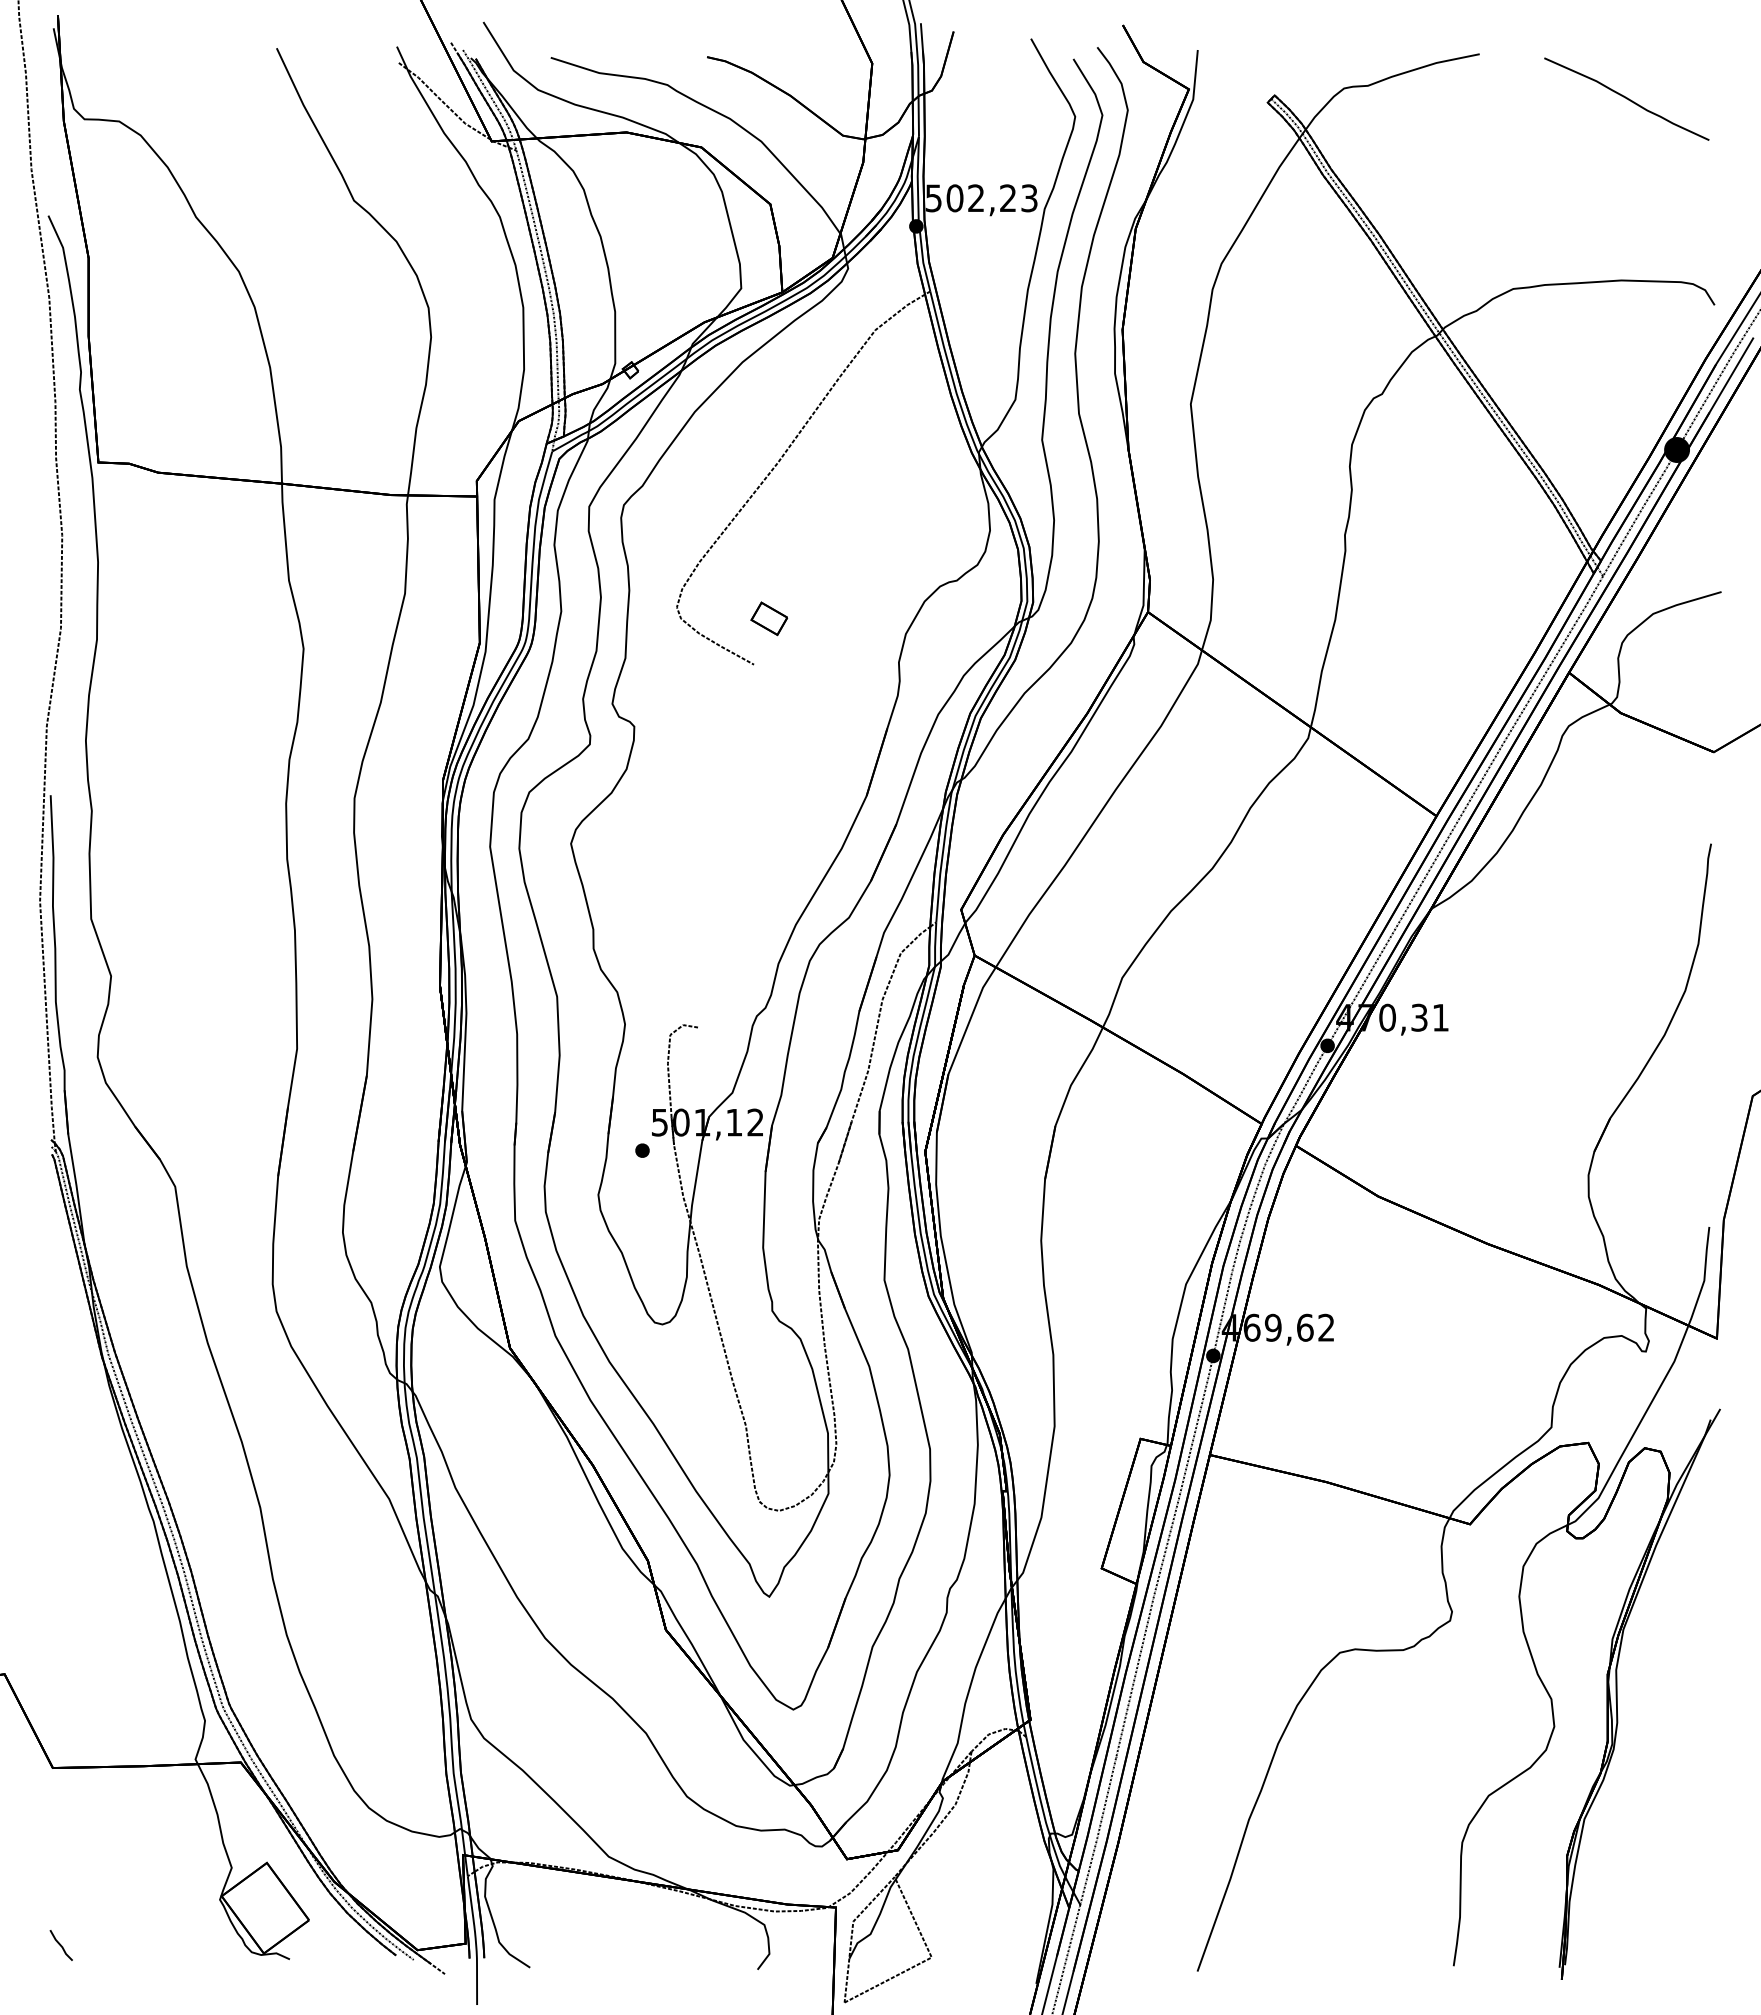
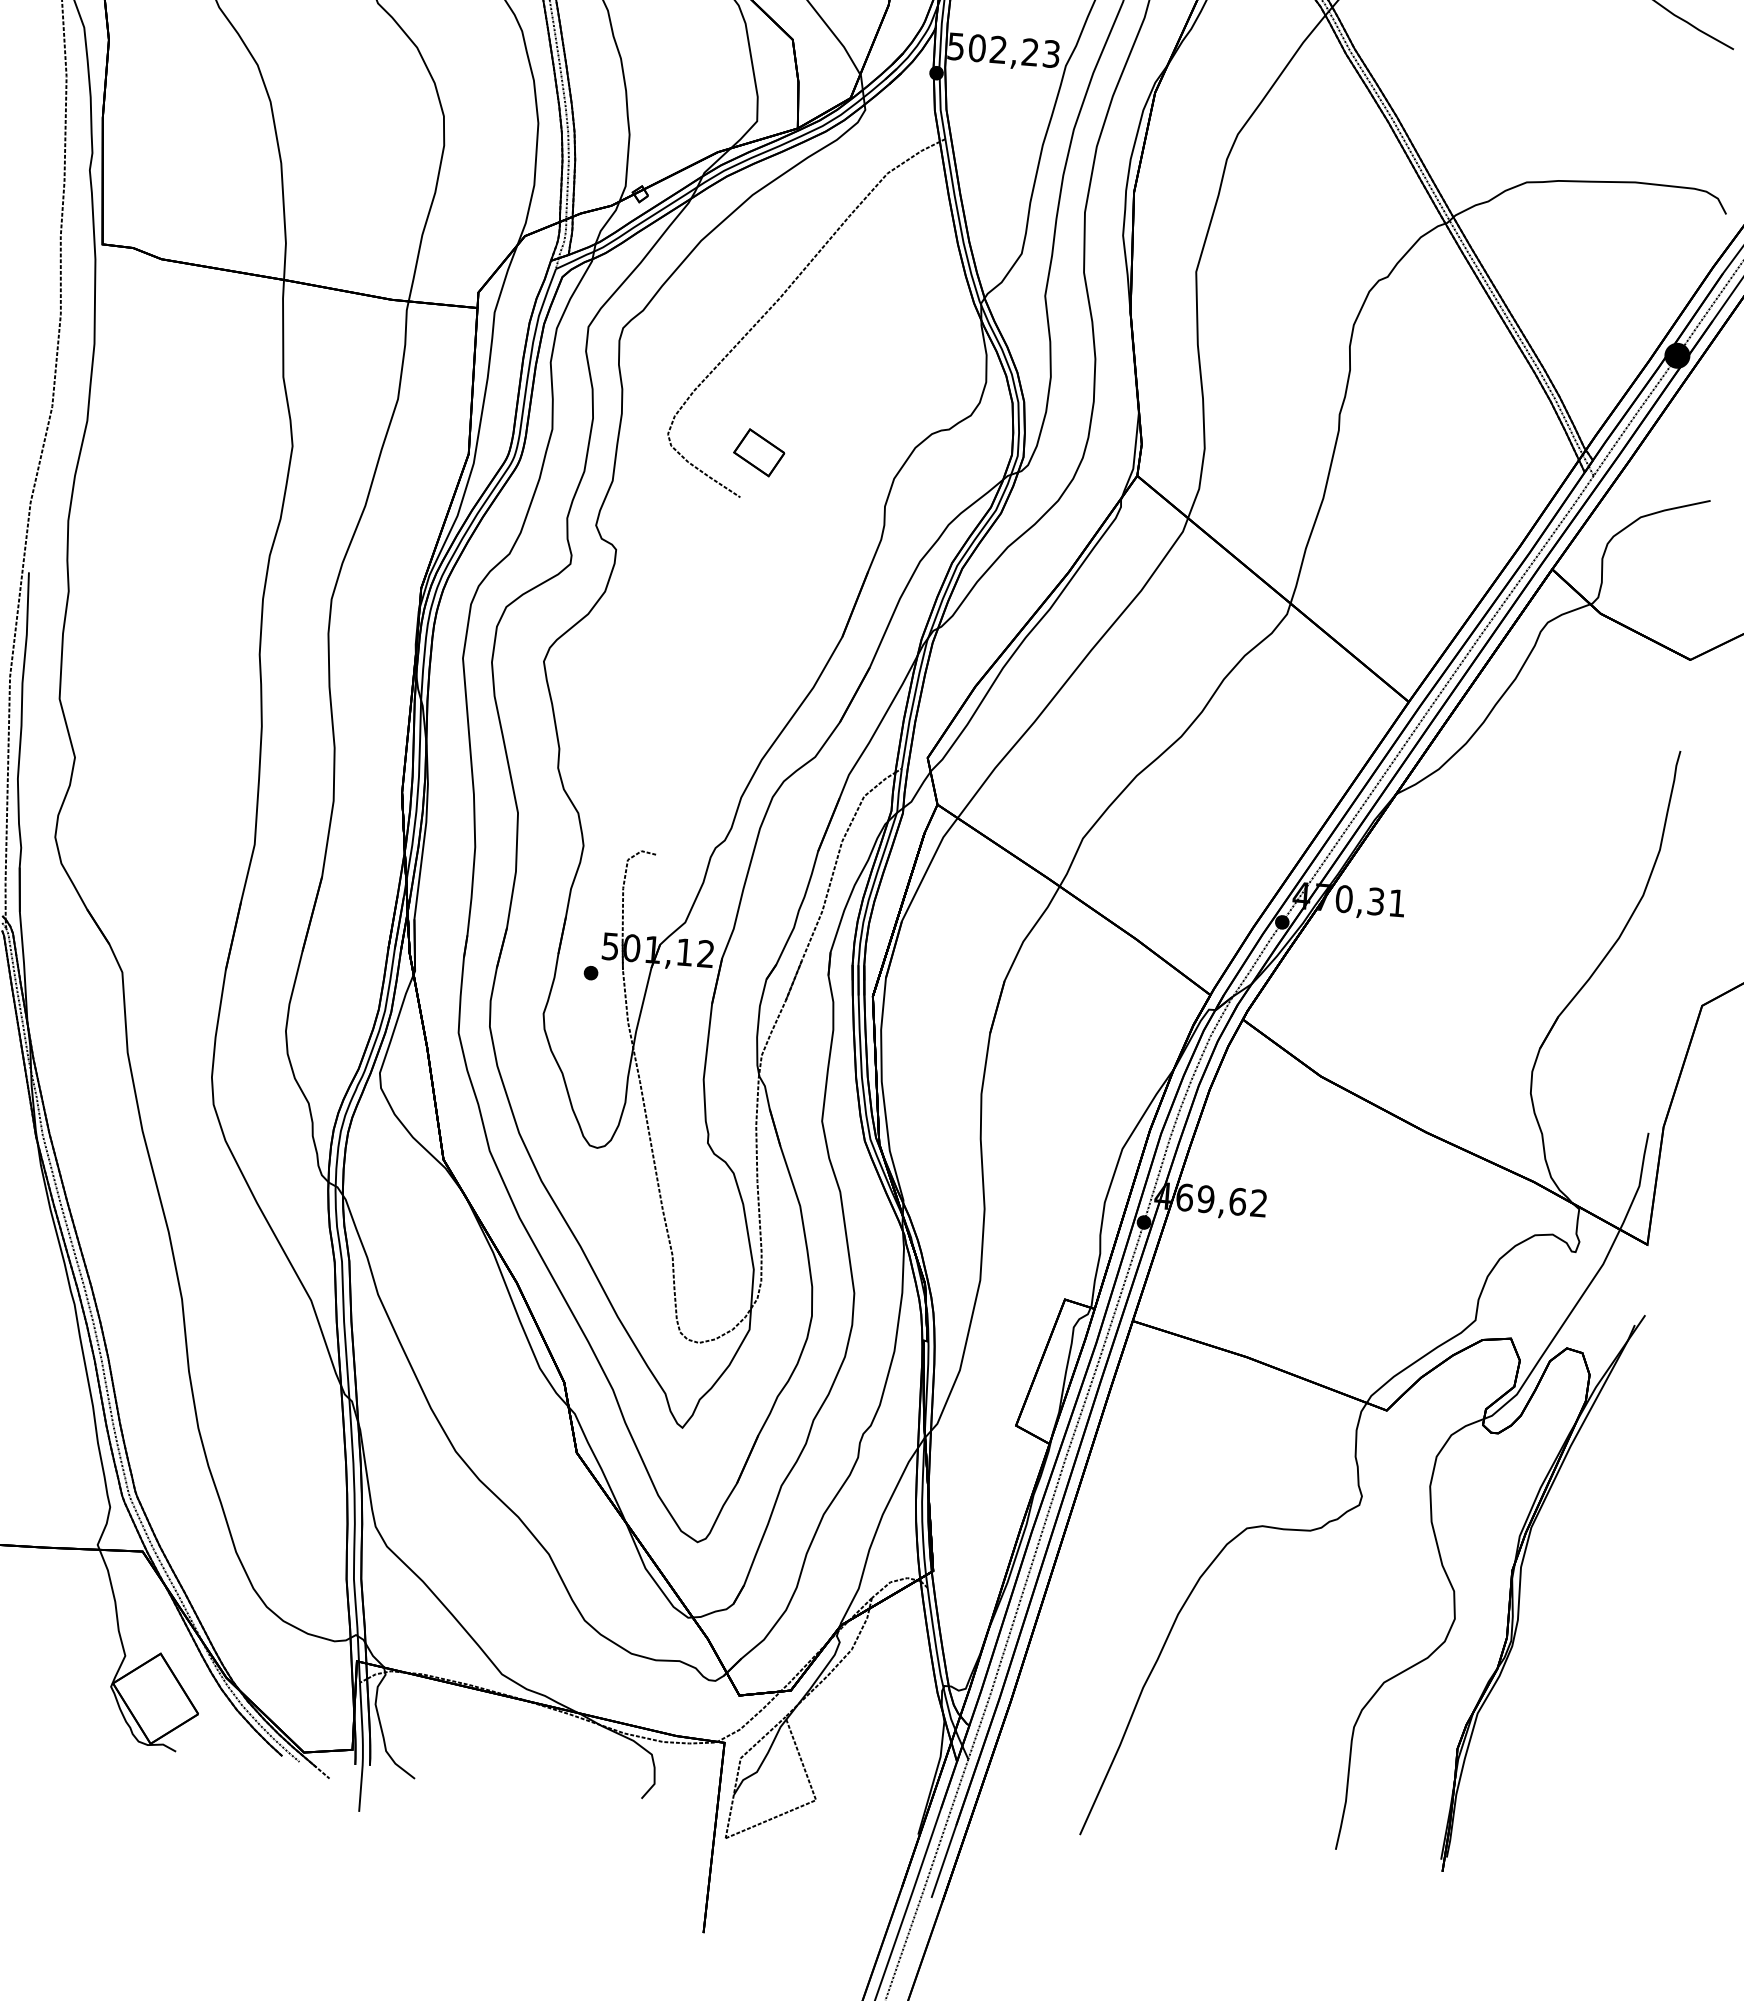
part: (769, 618) -> (759, 452), size x1.4

